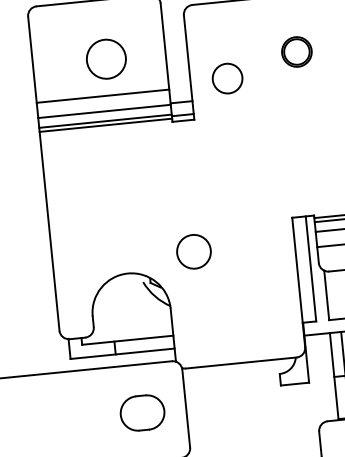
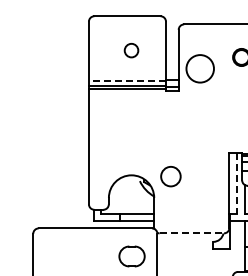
circle: (106, 58) -> (131, 50), size x0.6
circle: (226, 78) -> (199, 68), size x1.6
line: (101, 95) -> (126, 71), removed
line: (104, 111) -> (127, 80), solid -> dashed
circle: (193, 251) -> (170, 176), moved
line: (311, 269) -> (237, 183), solid -> dashed
line: (242, 363) -> (192, 233), solid -> dashed

